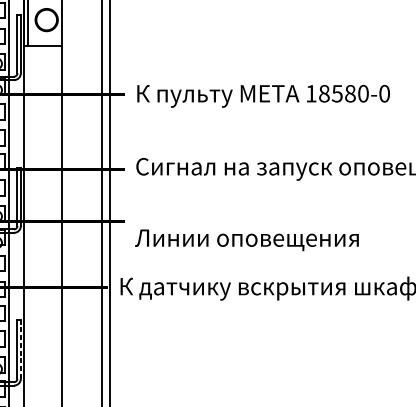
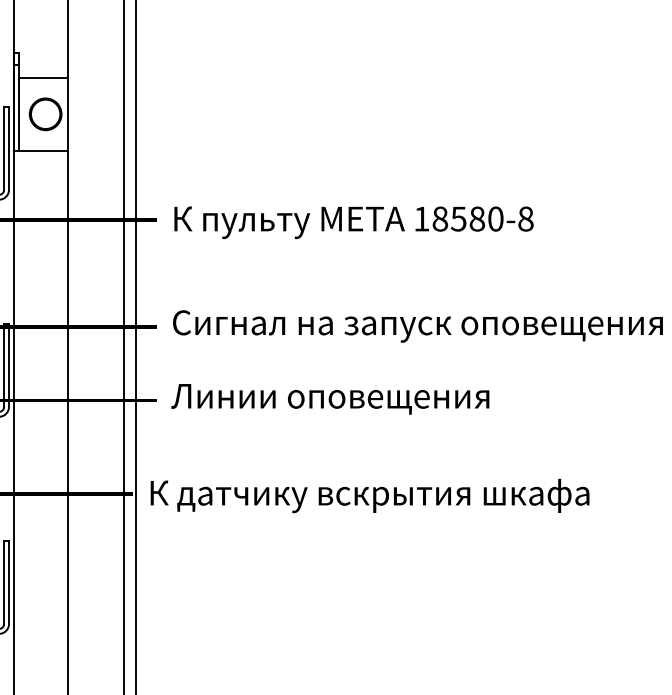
text: (384, 94) -> (525, 219), 18580-0 -> 18580-8
text: (247, 240) -> (330, 399), moved
line: (21, 349) -> (9, 582), dashed -> solid

